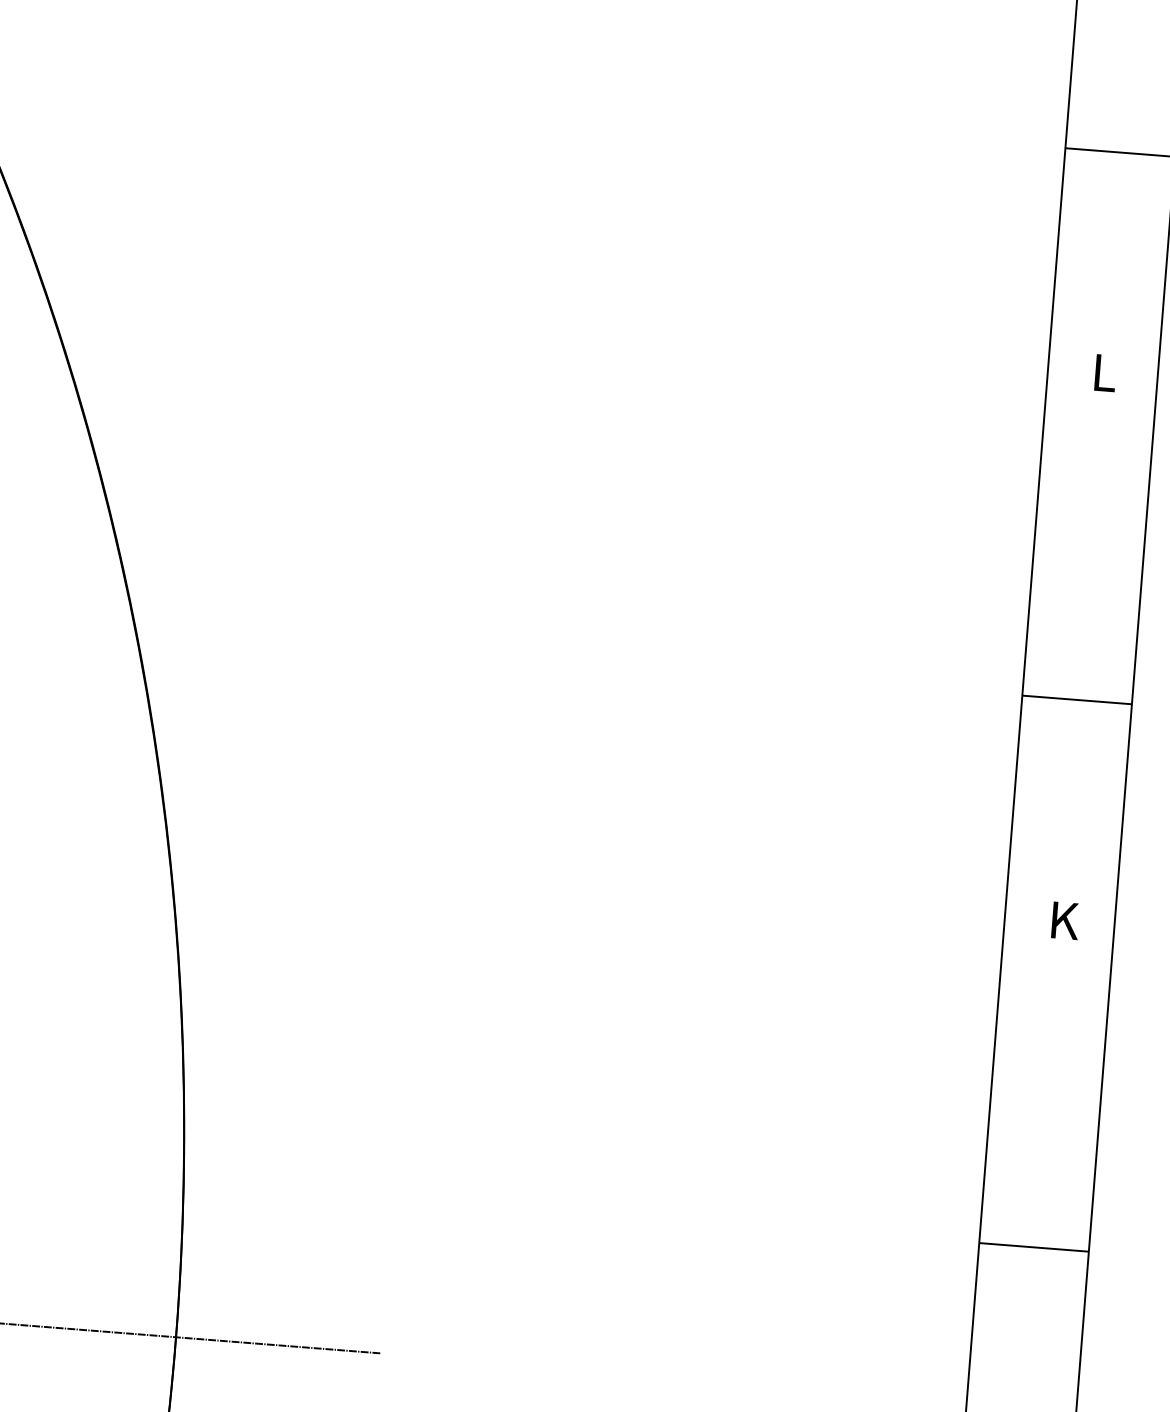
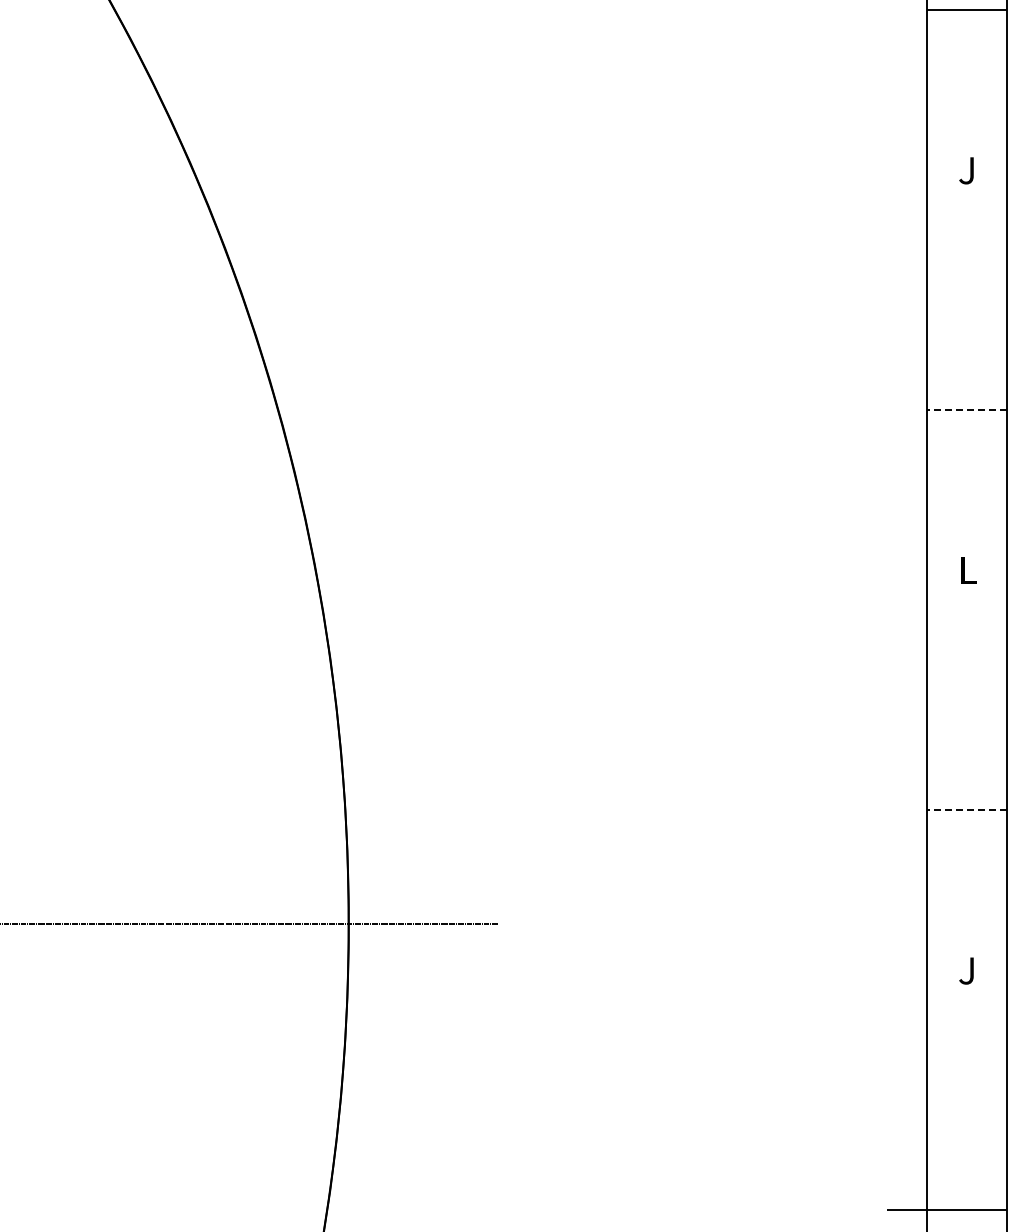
text: (1103, 372) -> (967, 170), L -> J
line: (1076, 699) -> (966, 409), solid -> dashed
text: (1064, 920) -> (970, 570), K -> L
line: (1033, 1246) -> (966, 809), solid -> dashed

